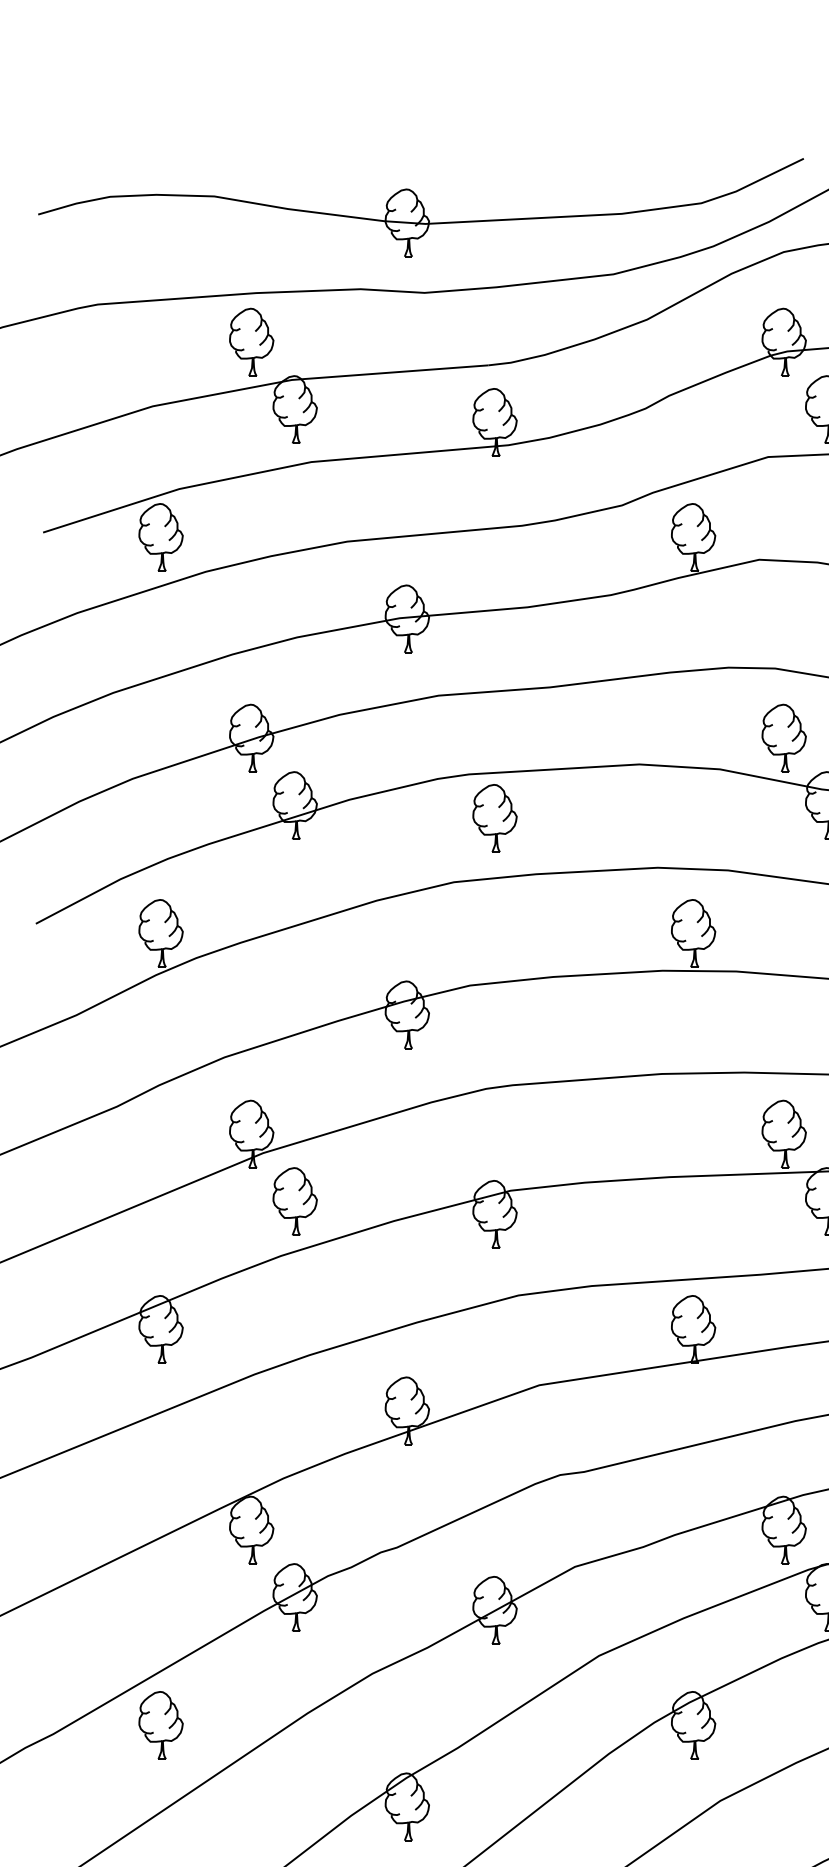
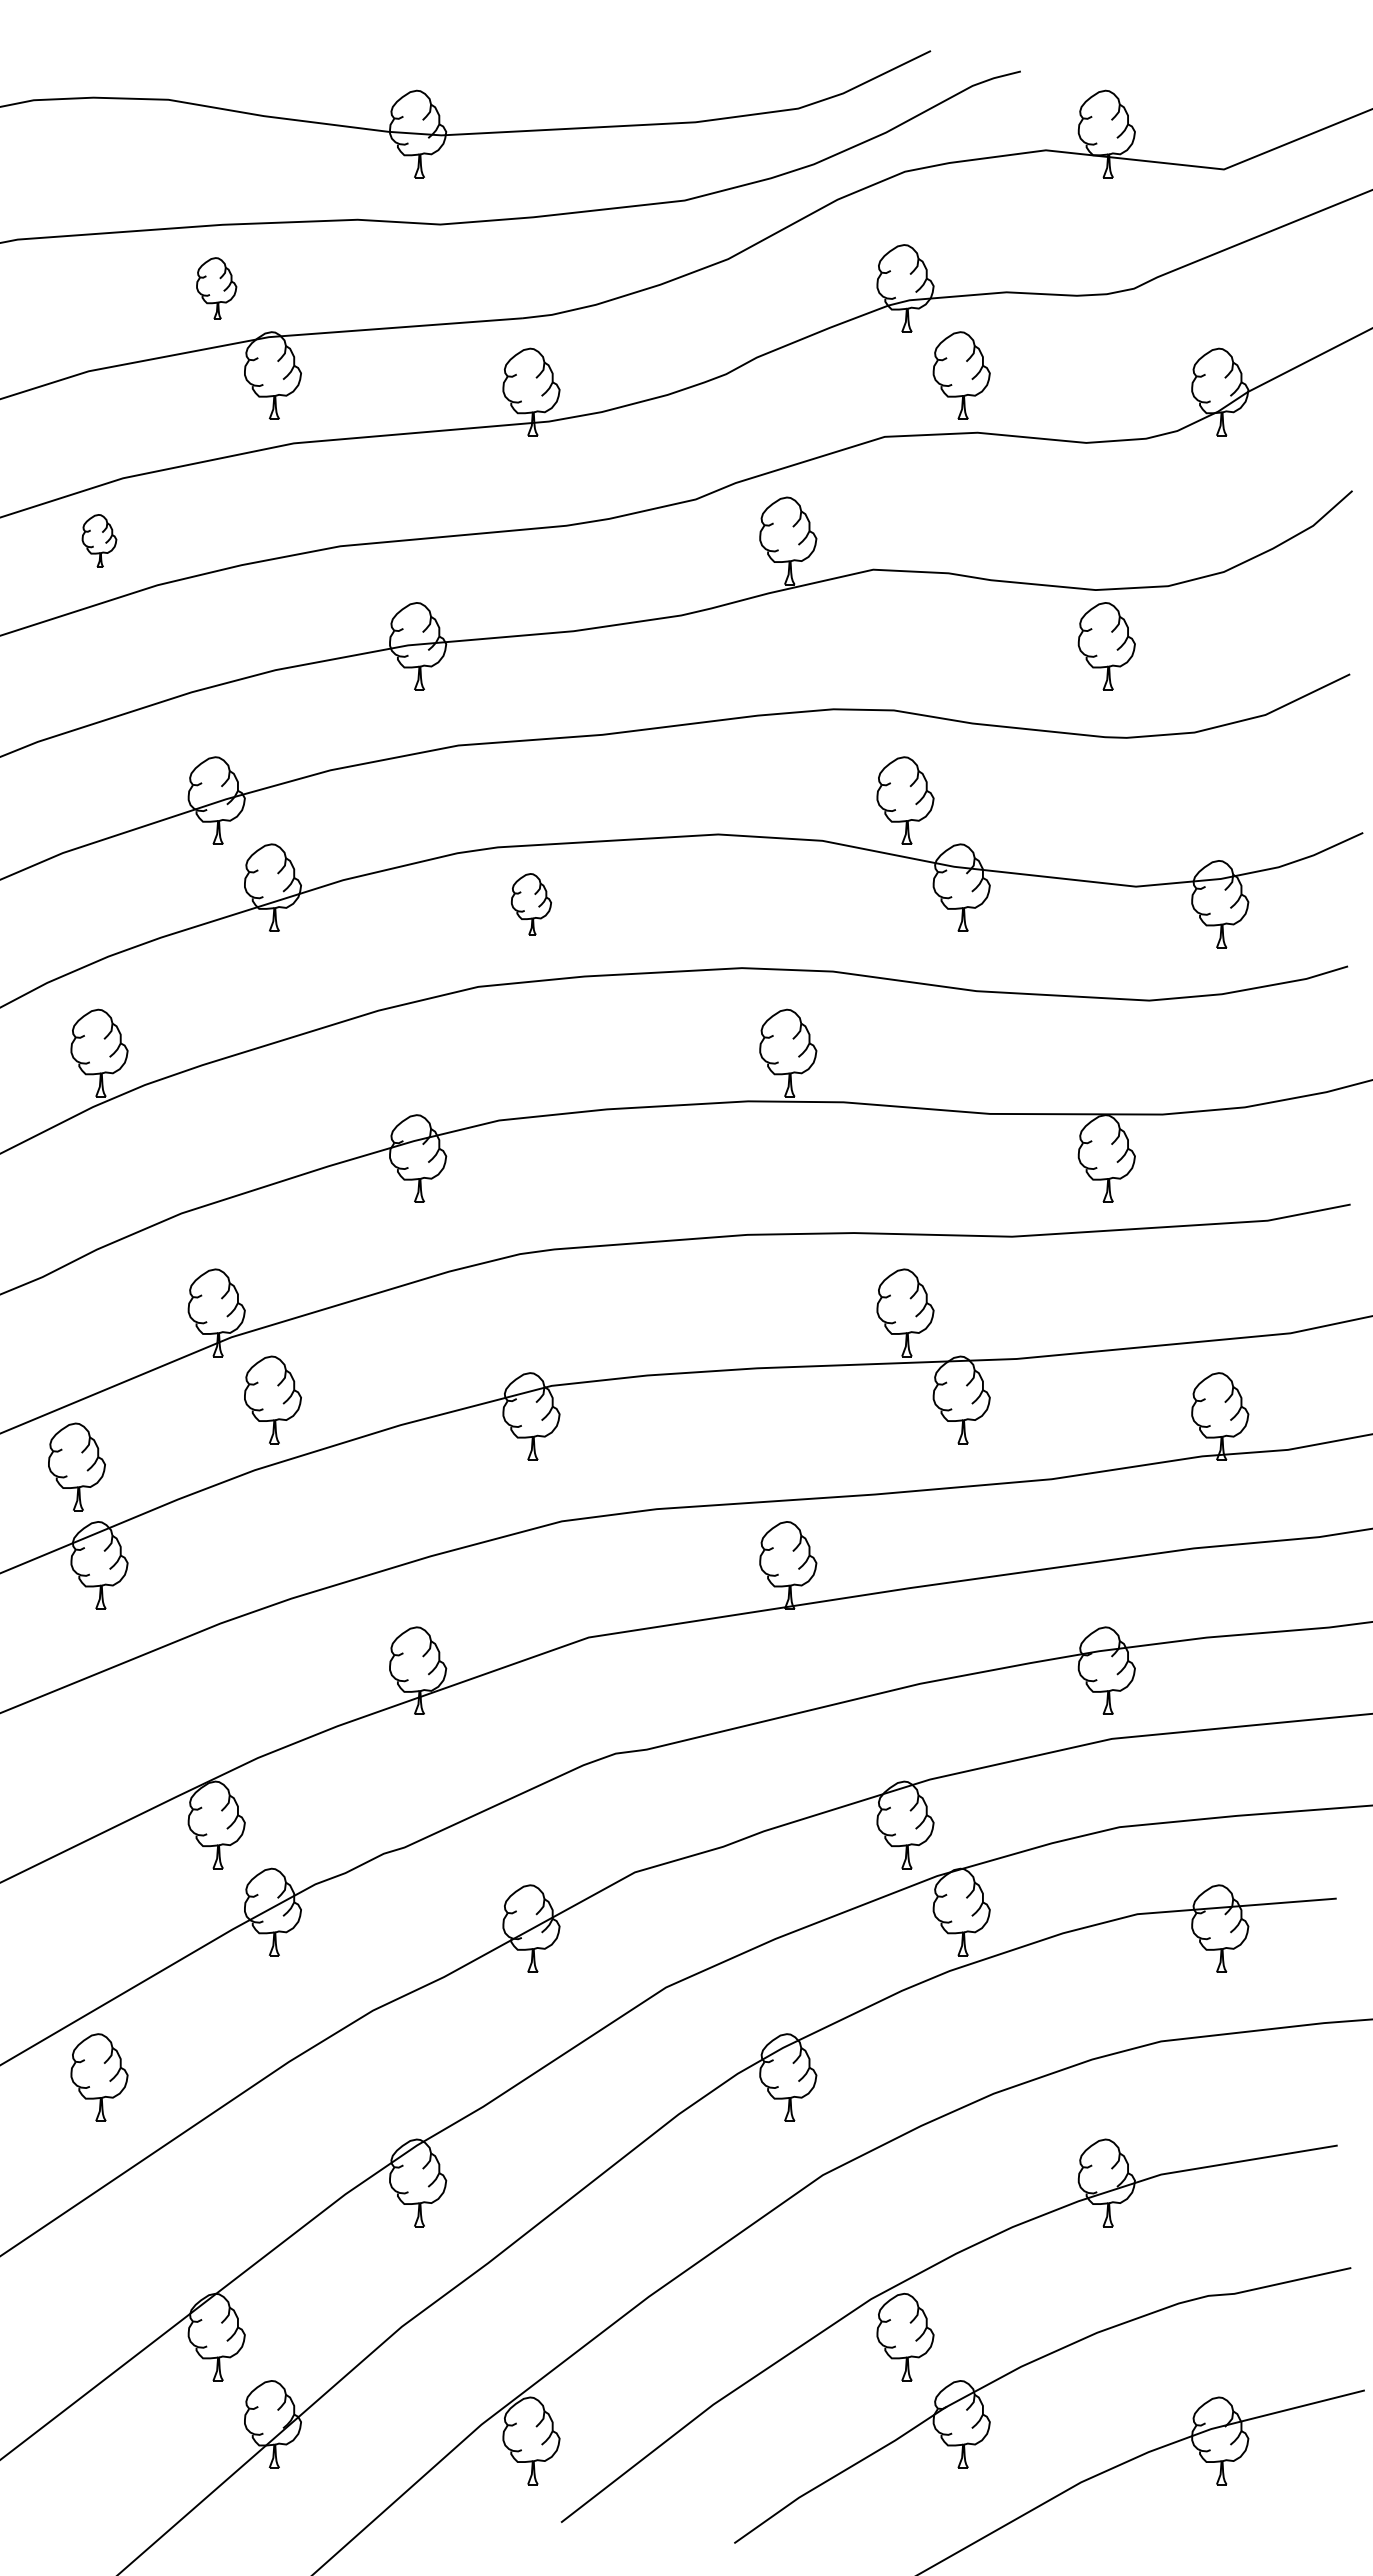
part: (251, 342) -> (216, 288), size x0.7
part: (161, 537) -> (99, 540), size x0.6
part: (495, 818) -> (531, 904), size x0.7
part: (143, 1253) -> (76, 1466), added

